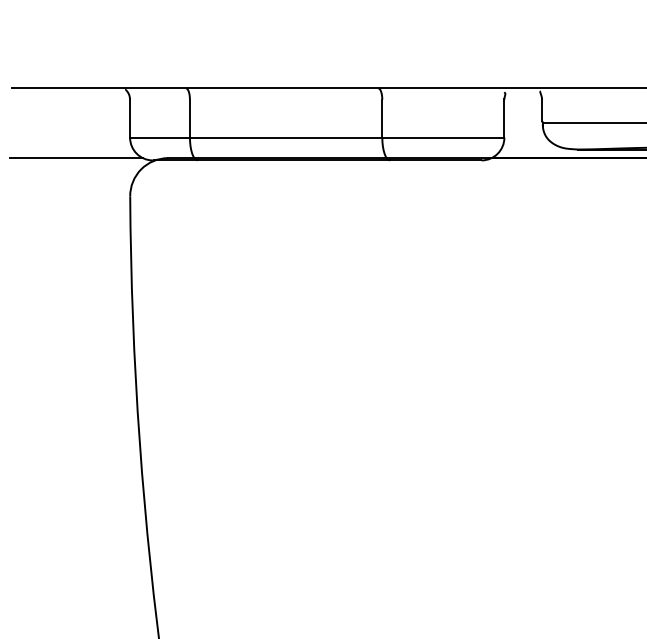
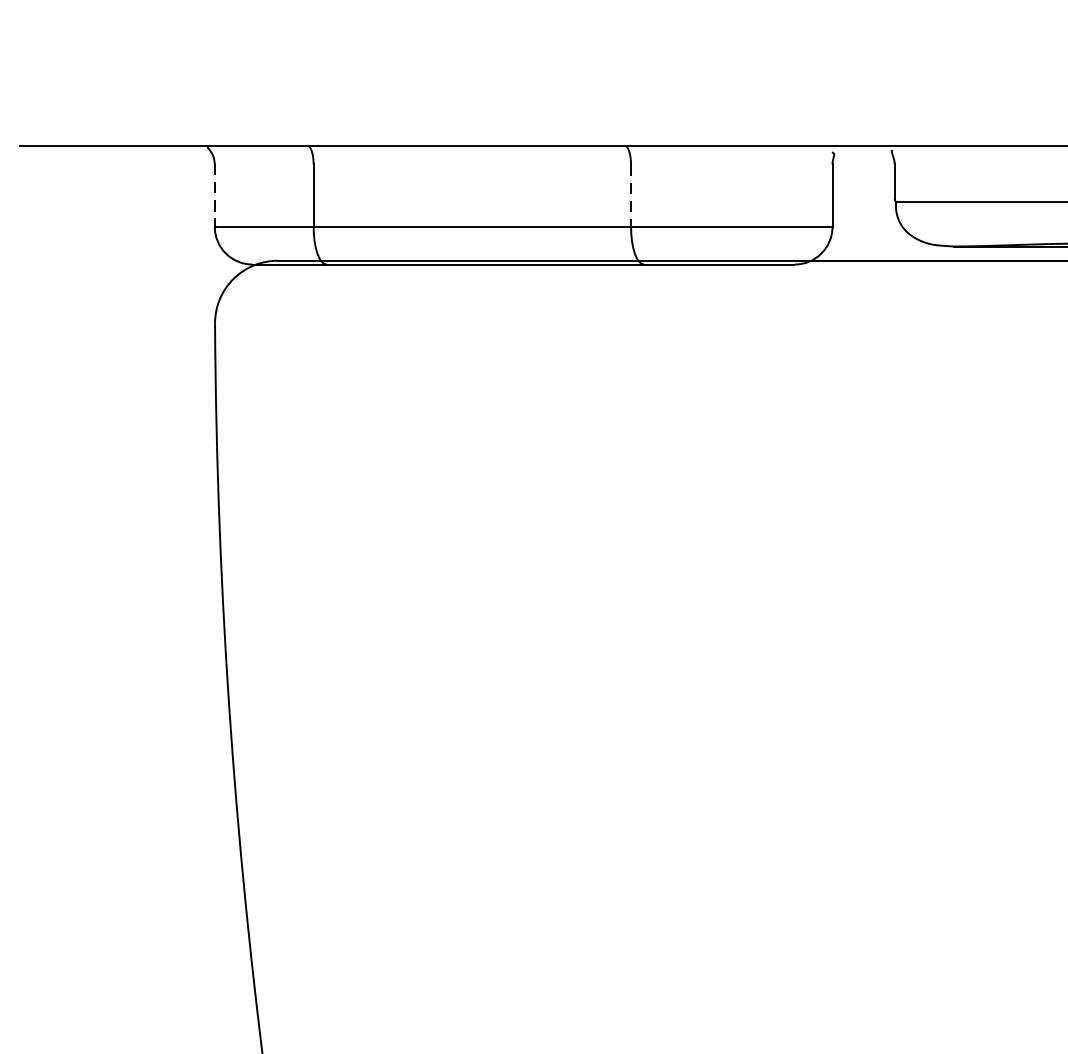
line: (382, 118) -> (631, 195), solid -> dashed
line: (130, 119) -> (215, 196), solid -> dashed
line: (76, 158) -> (126, 261), removed

